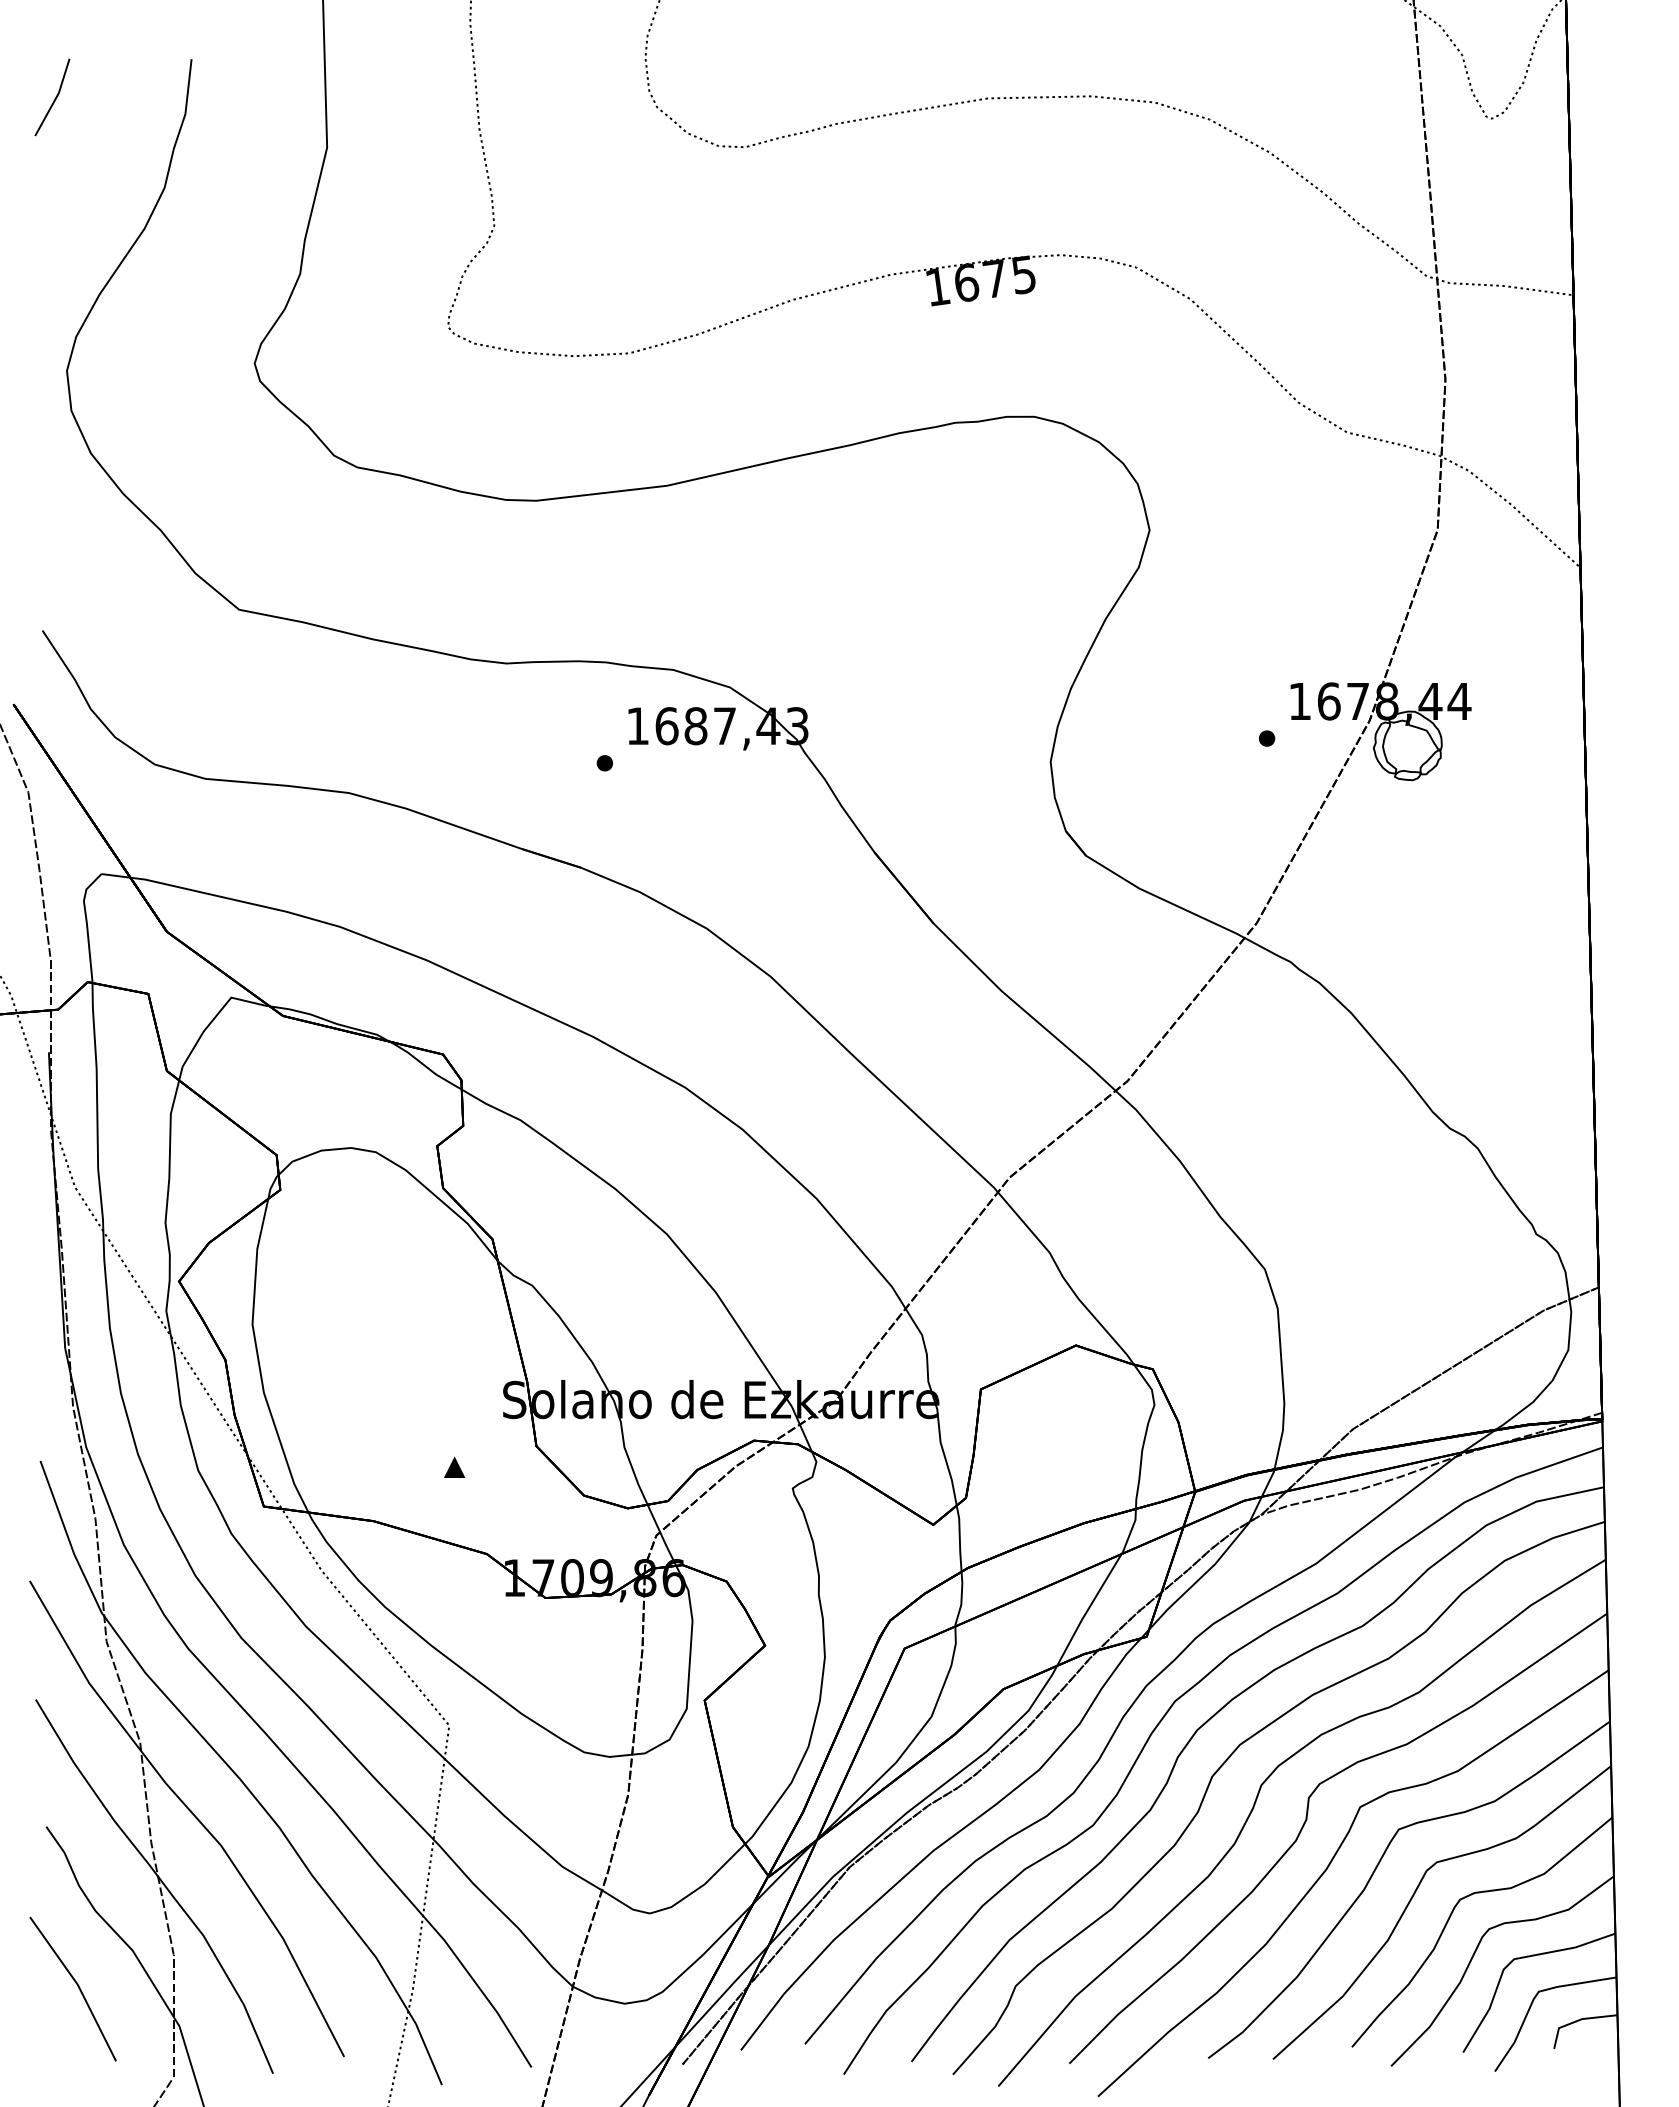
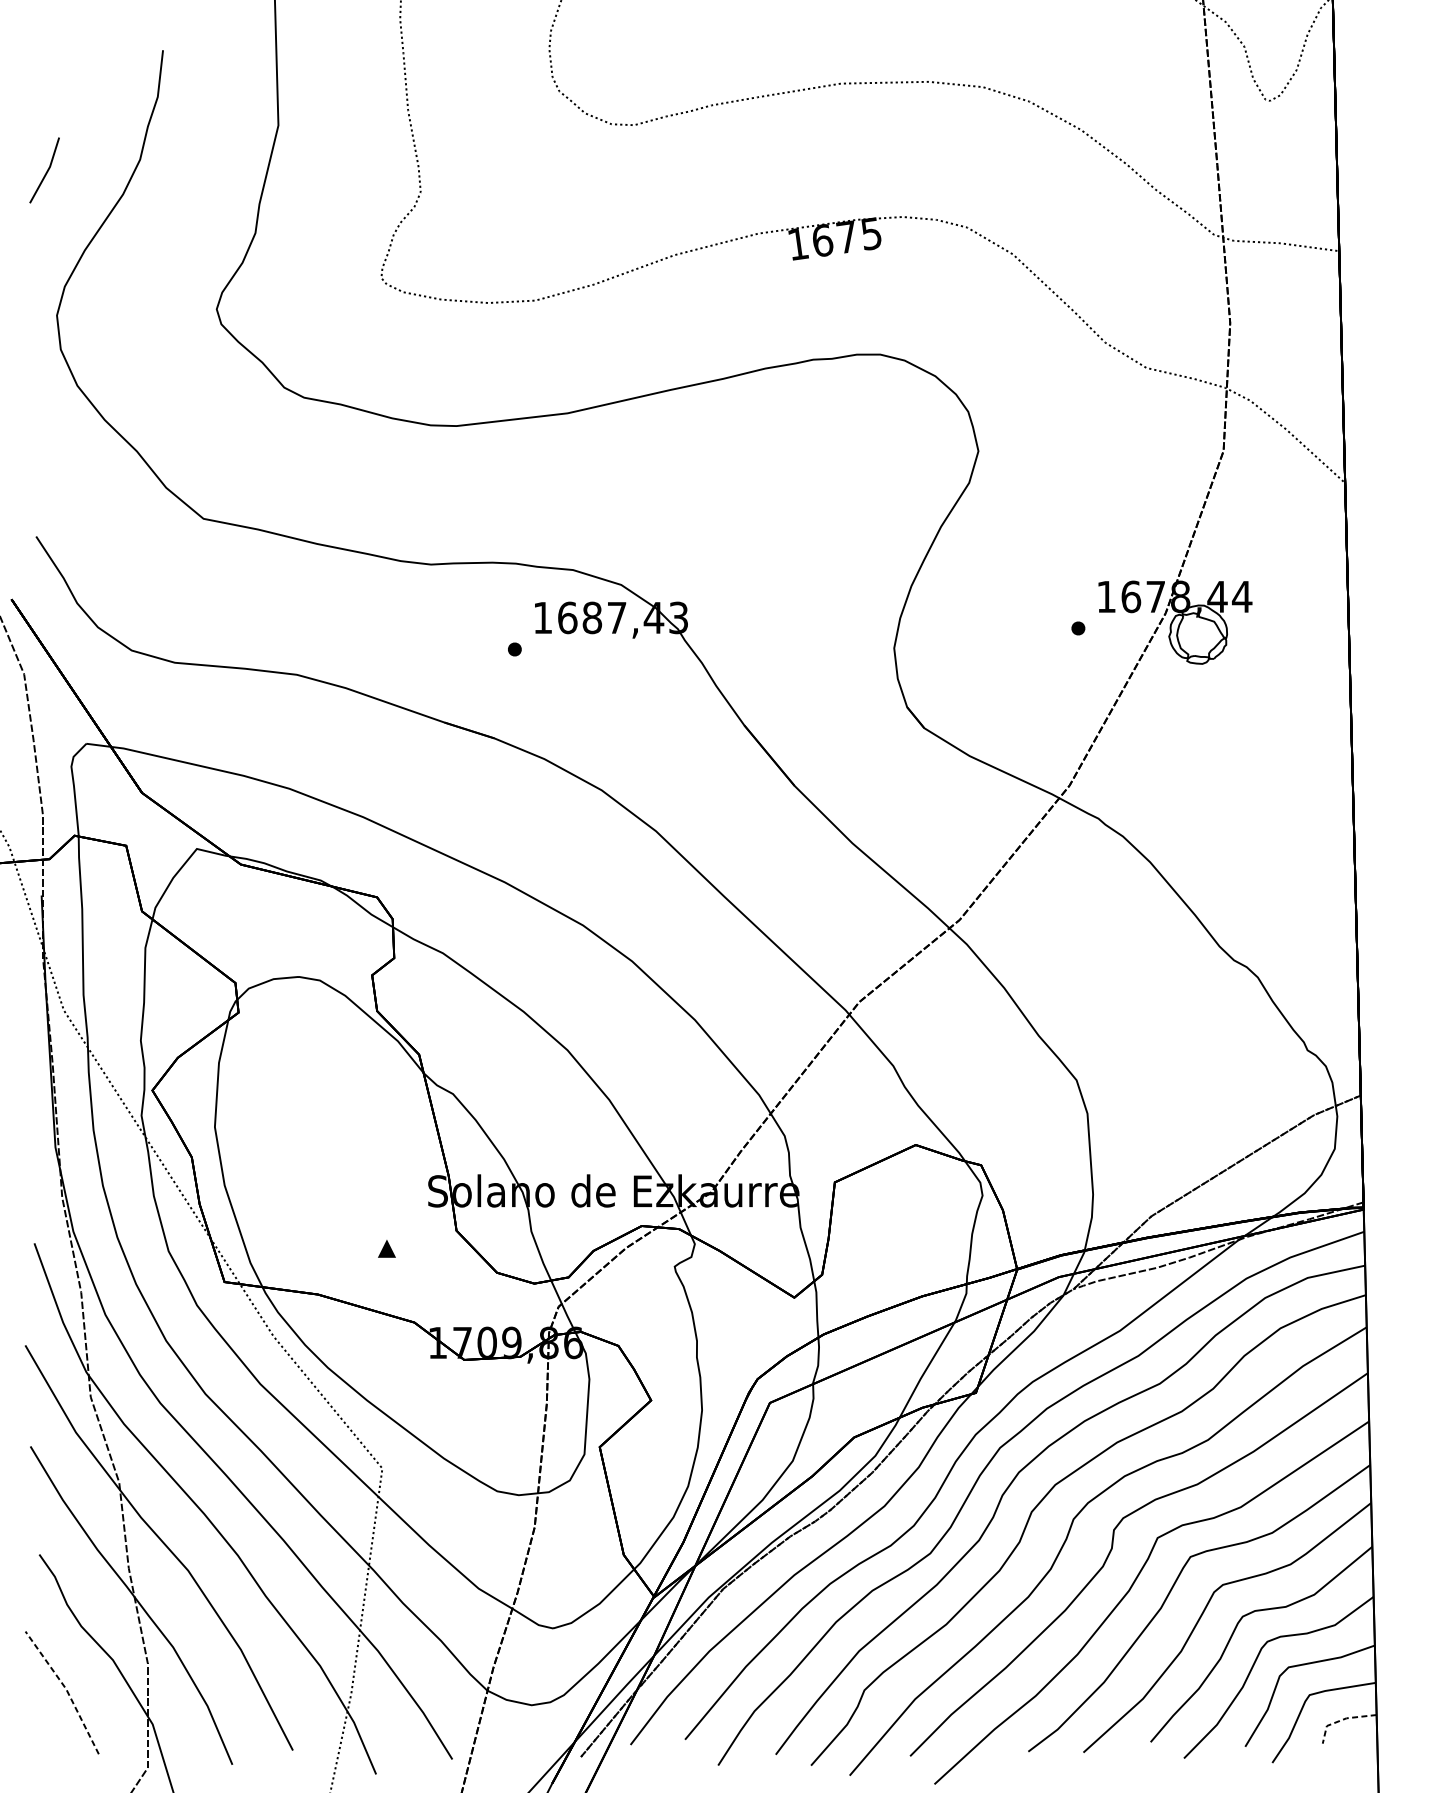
line: (54, 98) -> (46, 171), moved
line: (78, 1985) -> (66, 1689), solid -> dashed
line: (1576, 2021) -> (1341, 1720), solid -> dashed

